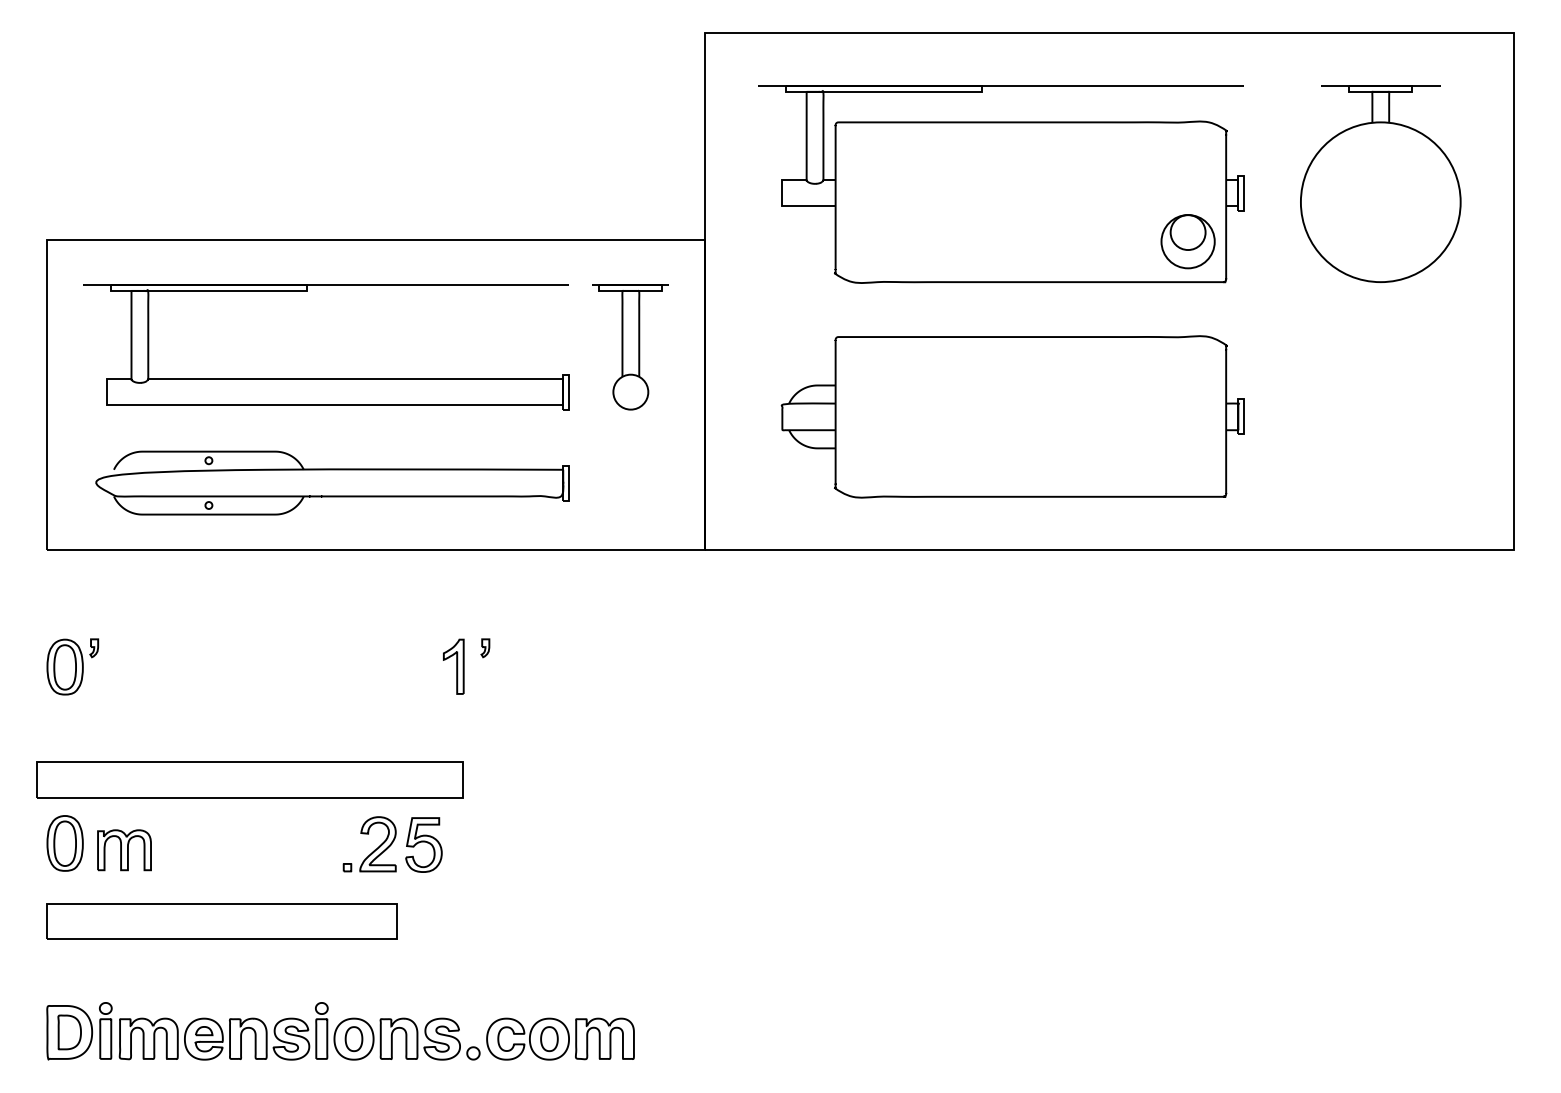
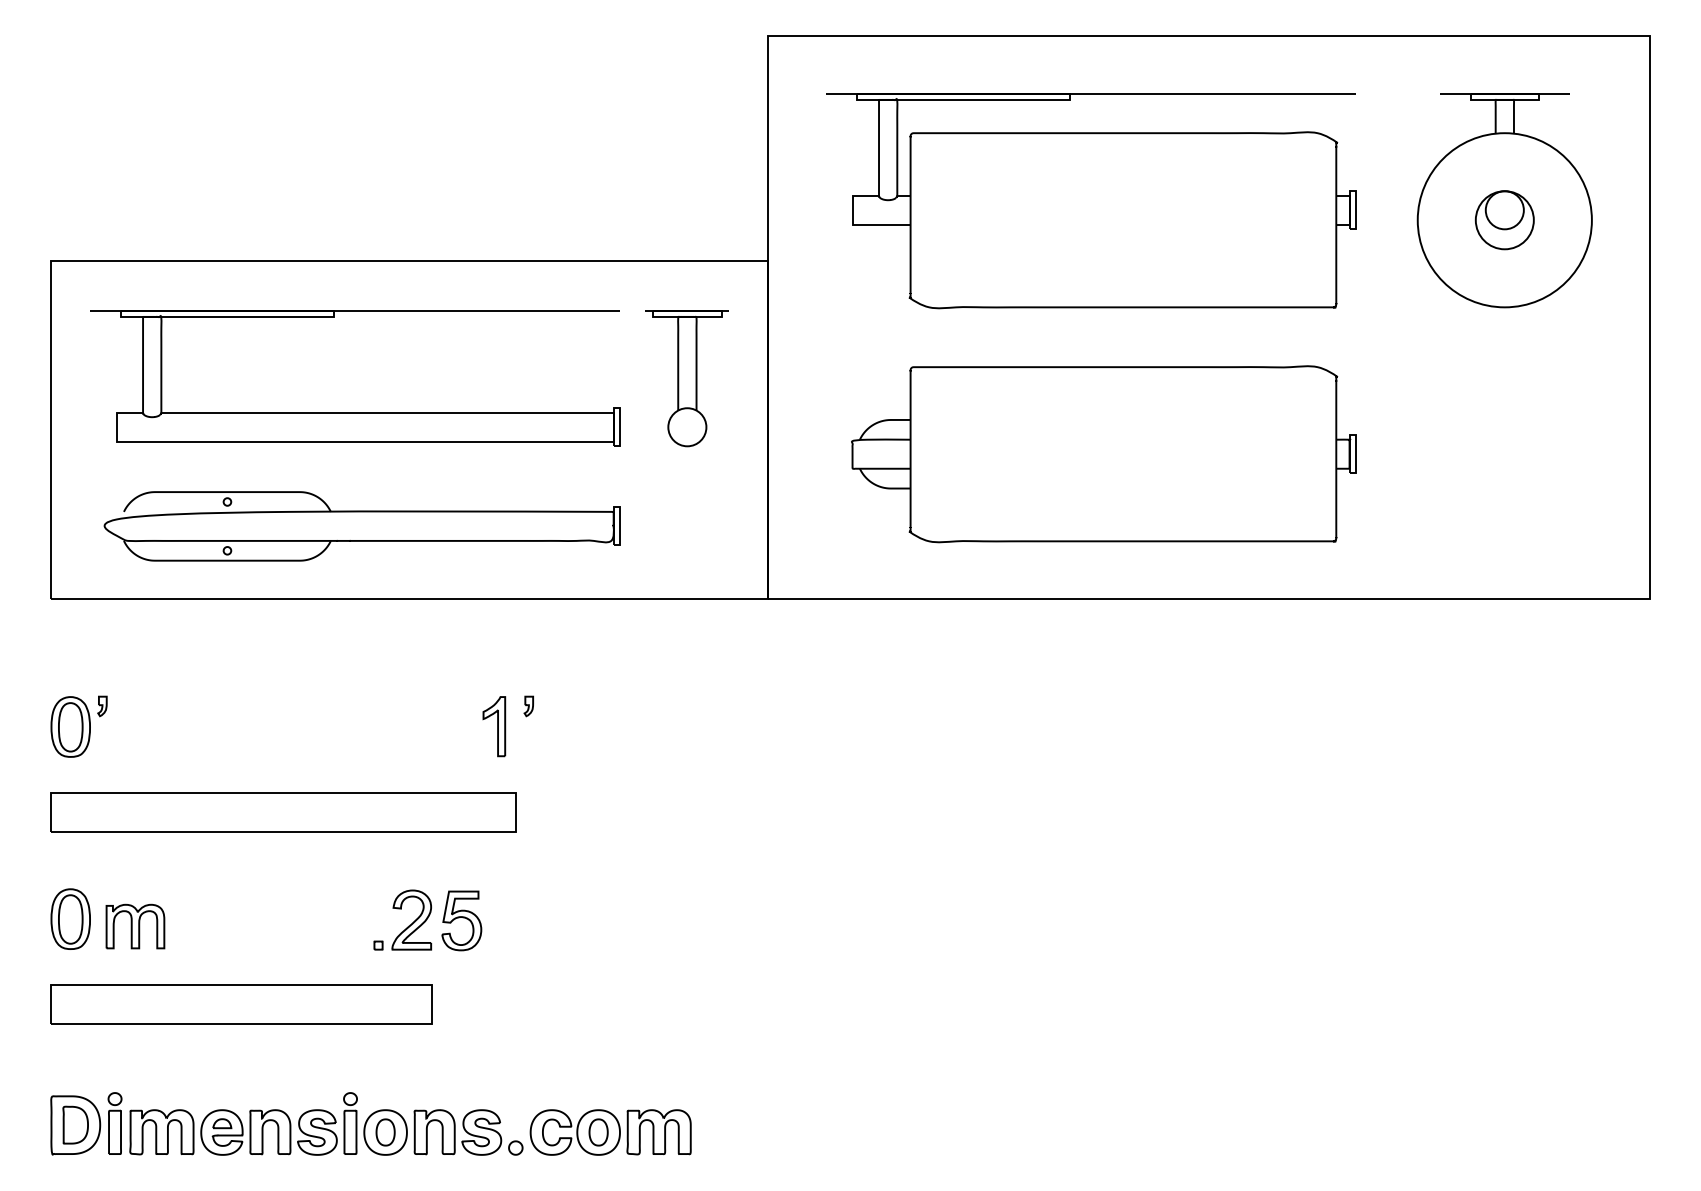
part: (1187, 241) -> (1504, 220), moved
part: (250, 780) -> (283, 812), moved

